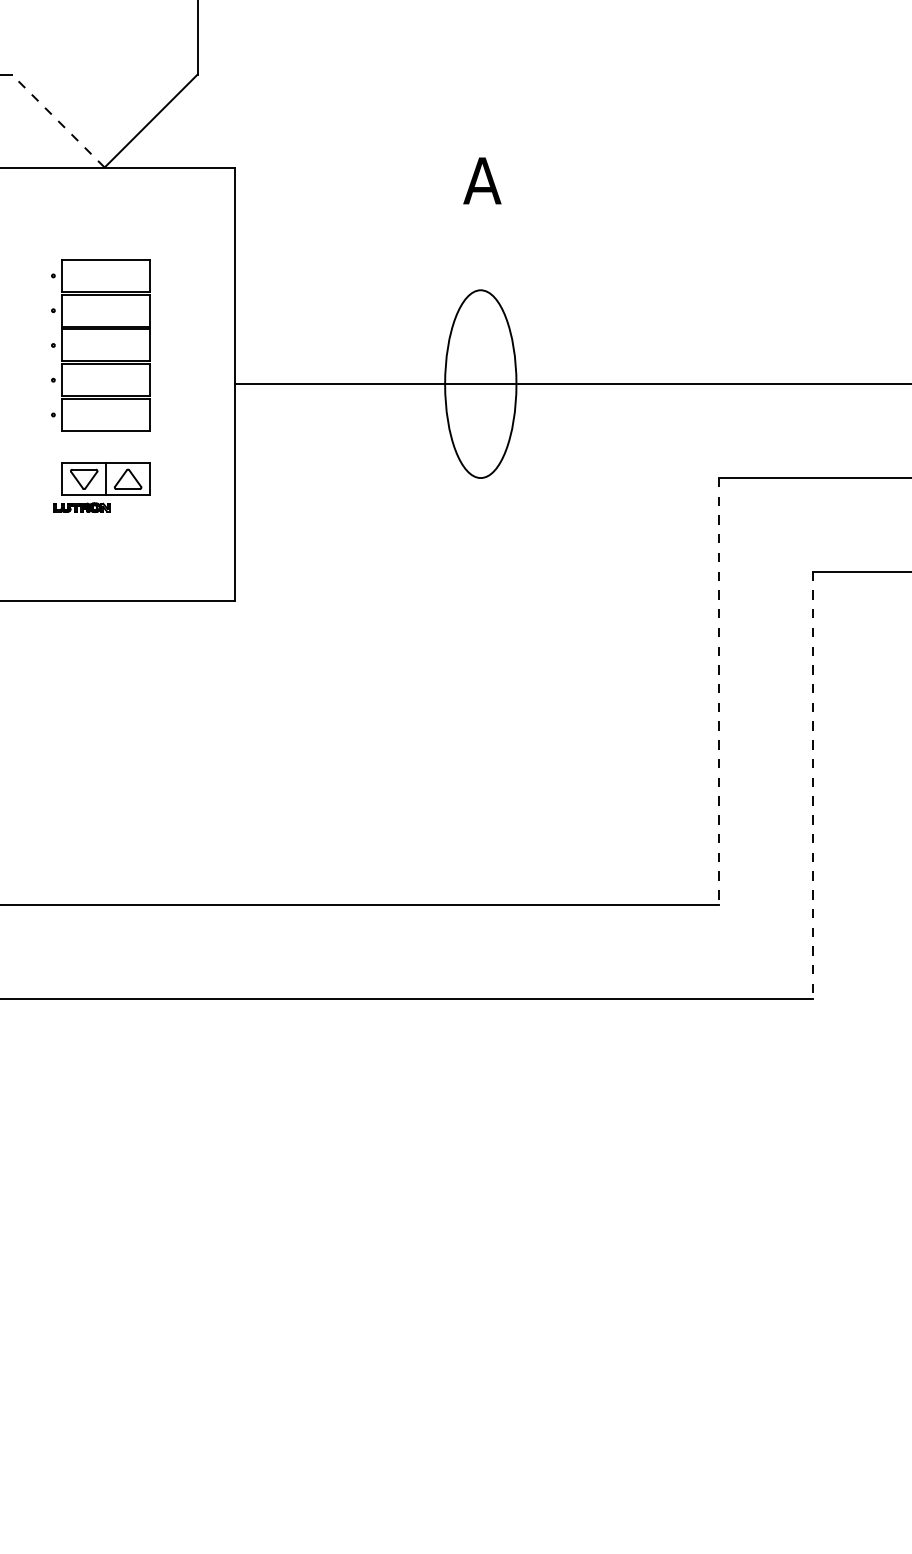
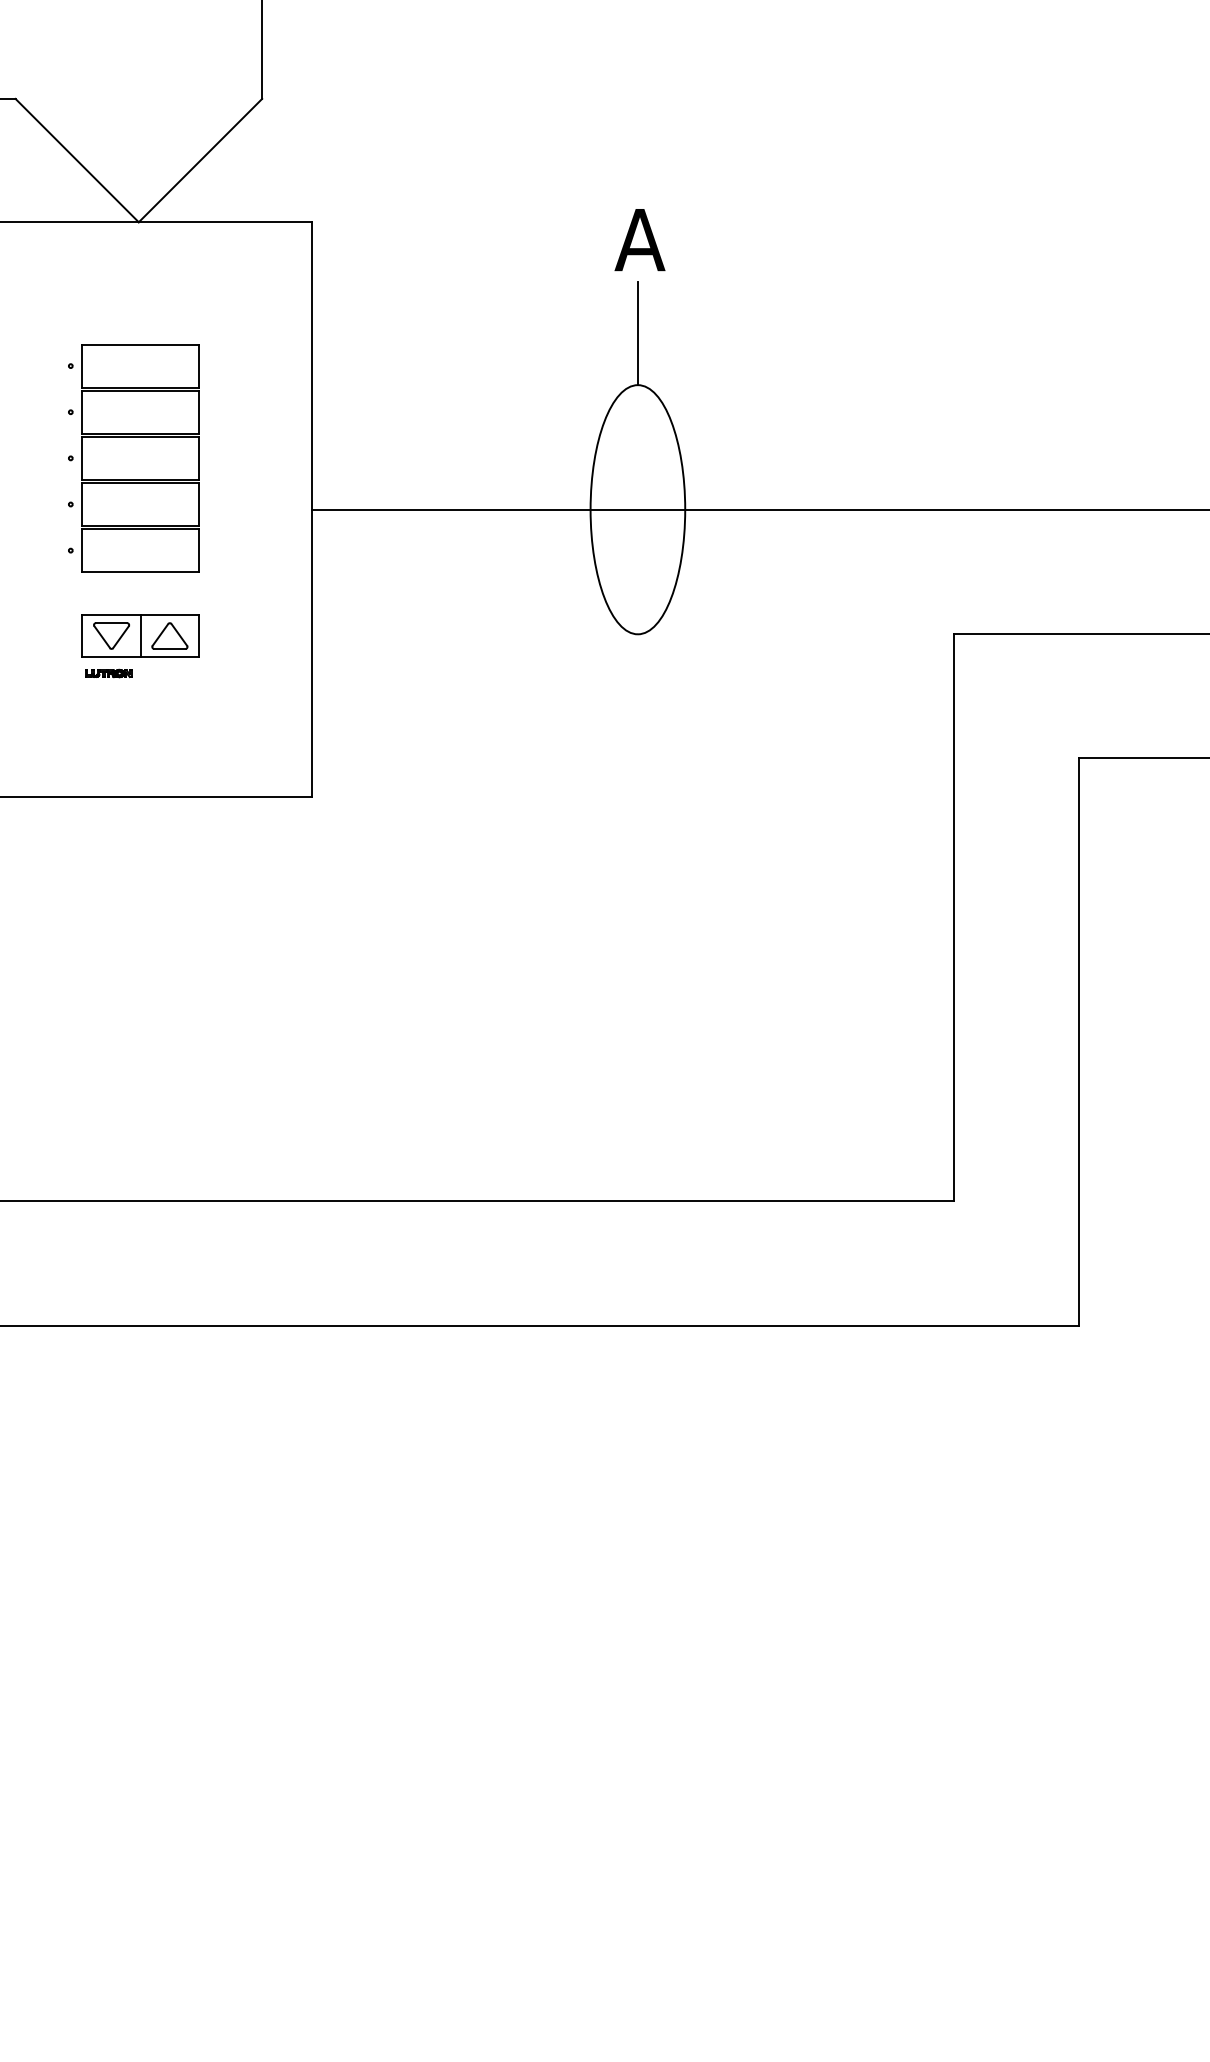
line: (57, 120) -> (76, 160), dashed -> solid
line: (480, 251) -> (637, 333), added
part: (81, 507) -> (108, 673), size x0.62
line: (719, 691) -> (954, 917), dashed -> solid
line: (812, 785) -> (1078, 1042), dashed -> solid

